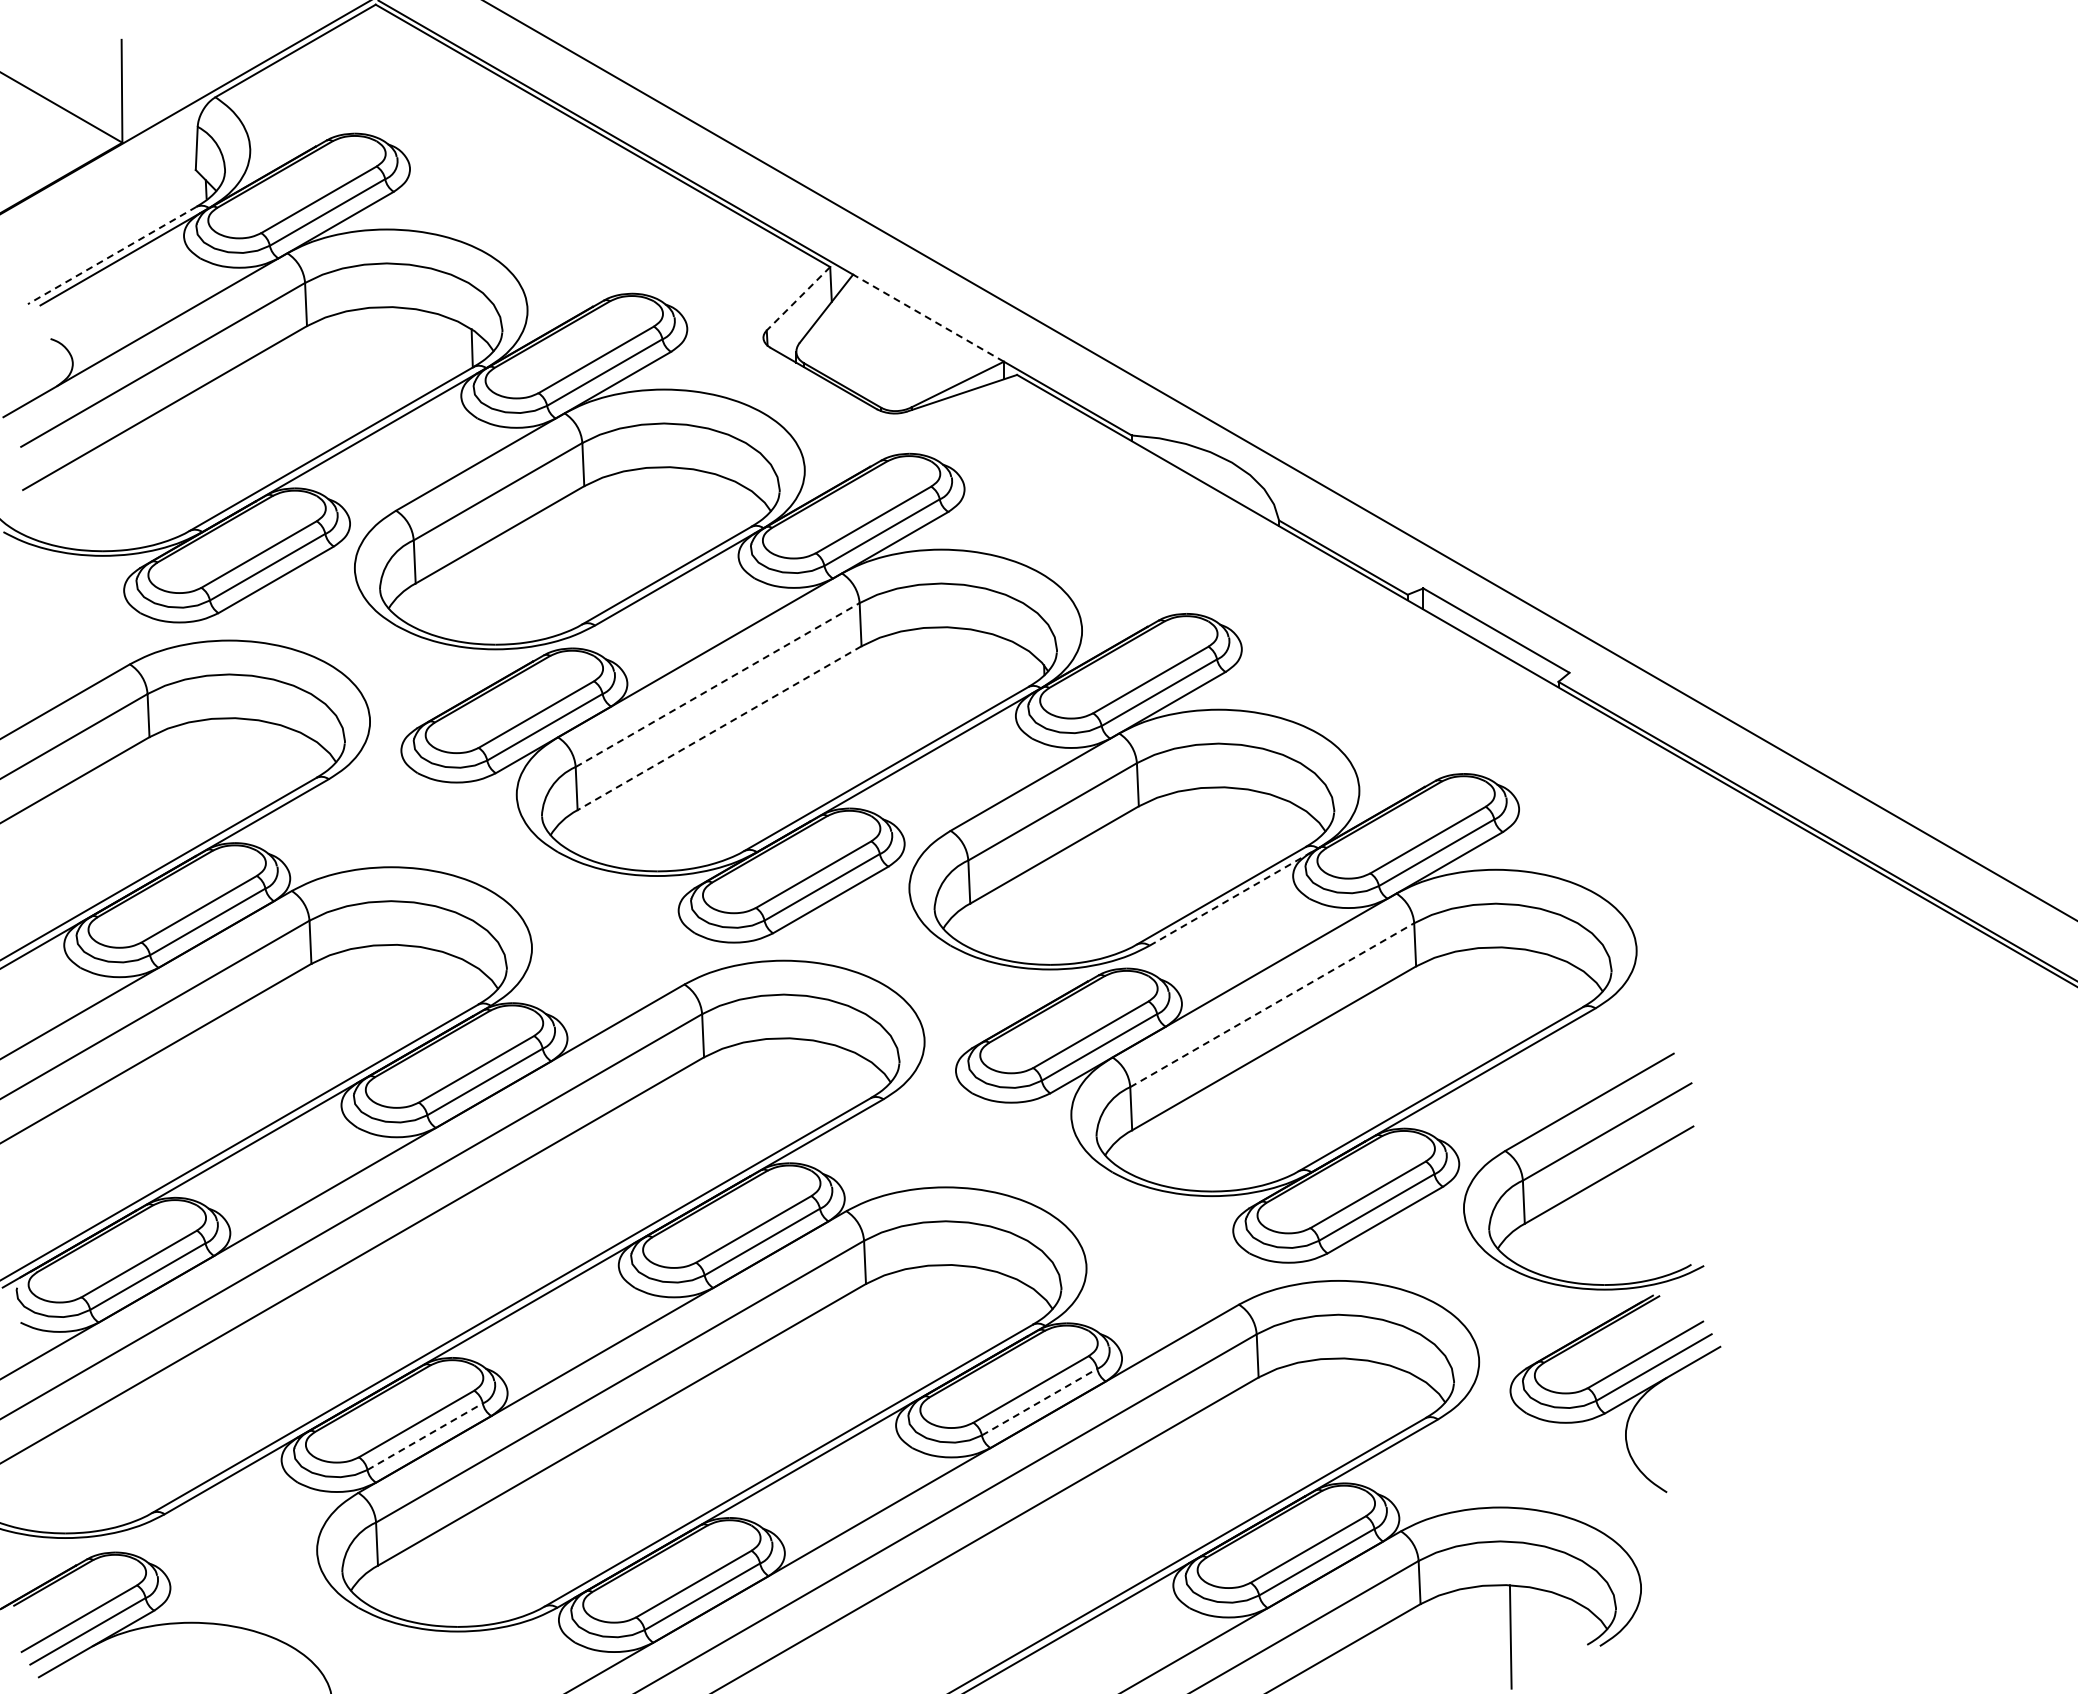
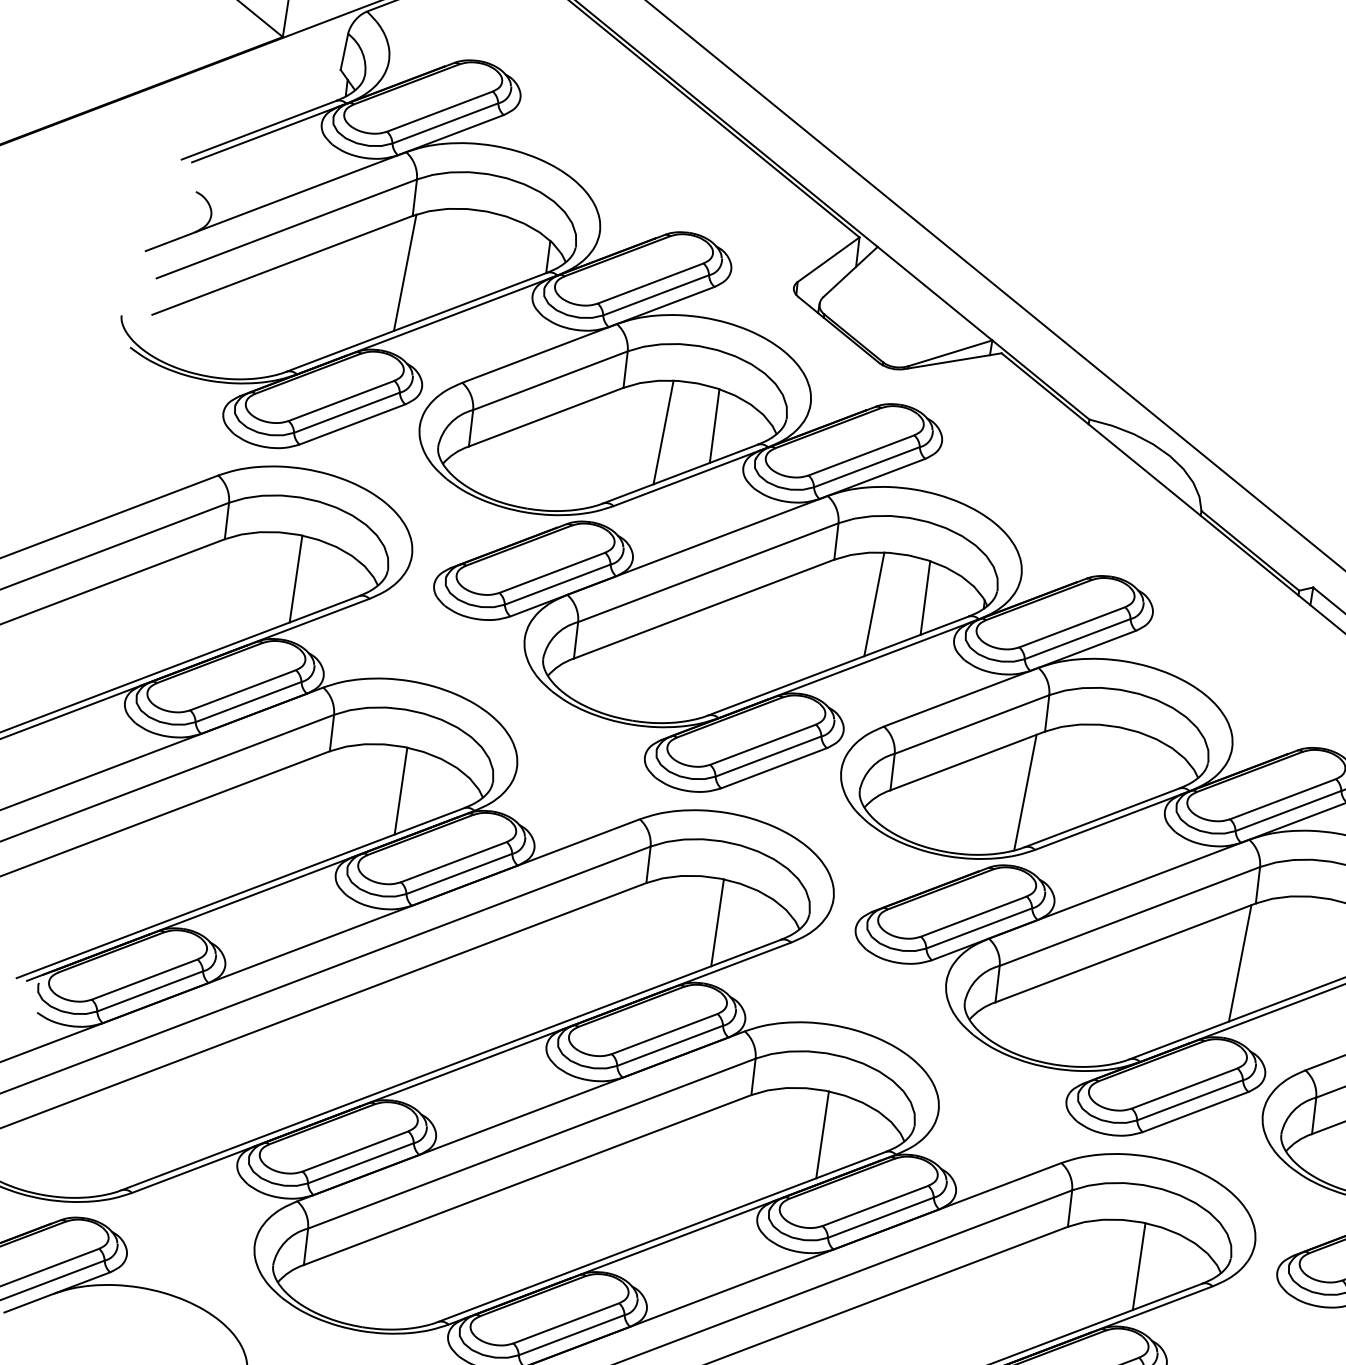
line: (111, 255) -> (258, 130), dashed -> solid
line: (798, 298) -> (828, 259), dashed -> solid
line: (928, 317) -> (935, 293), dashed -> solid
line: (308, 393) -> (404, 272), added
line: (697, 513) -> (714, 426), added
line: (639, 530) -> (663, 432), added
line: (974, 673) -> (925, 597), added
line: (717, 685) -> (708, 573), dashed -> solid
line: (916, 690) -> (874, 604), added
line: (719, 728) -> (703, 609), dashed -> solid
line: (239, 769) -> (295, 578), added
line: (1127, 880) -> (1025, 792), added
line: (1234, 896) -> (1113, 820), dashed -> solid
line: (401, 996) -> (400, 790), added
line: (1272, 1005) -> (1130, 916), dashed -> solid
line: (1409, 1038) -> (1240, 963), added
line: (794, 1089) -> (717, 922), added
line: (956, 1316) -> (822, 1134), added
line: (1039, 1402) -> (880, 1218), dashed -> solid
line: (1348, 1410) -> (1138, 1266), added
line: (425, 1436) -> (361, 1163), dashed -> solid

